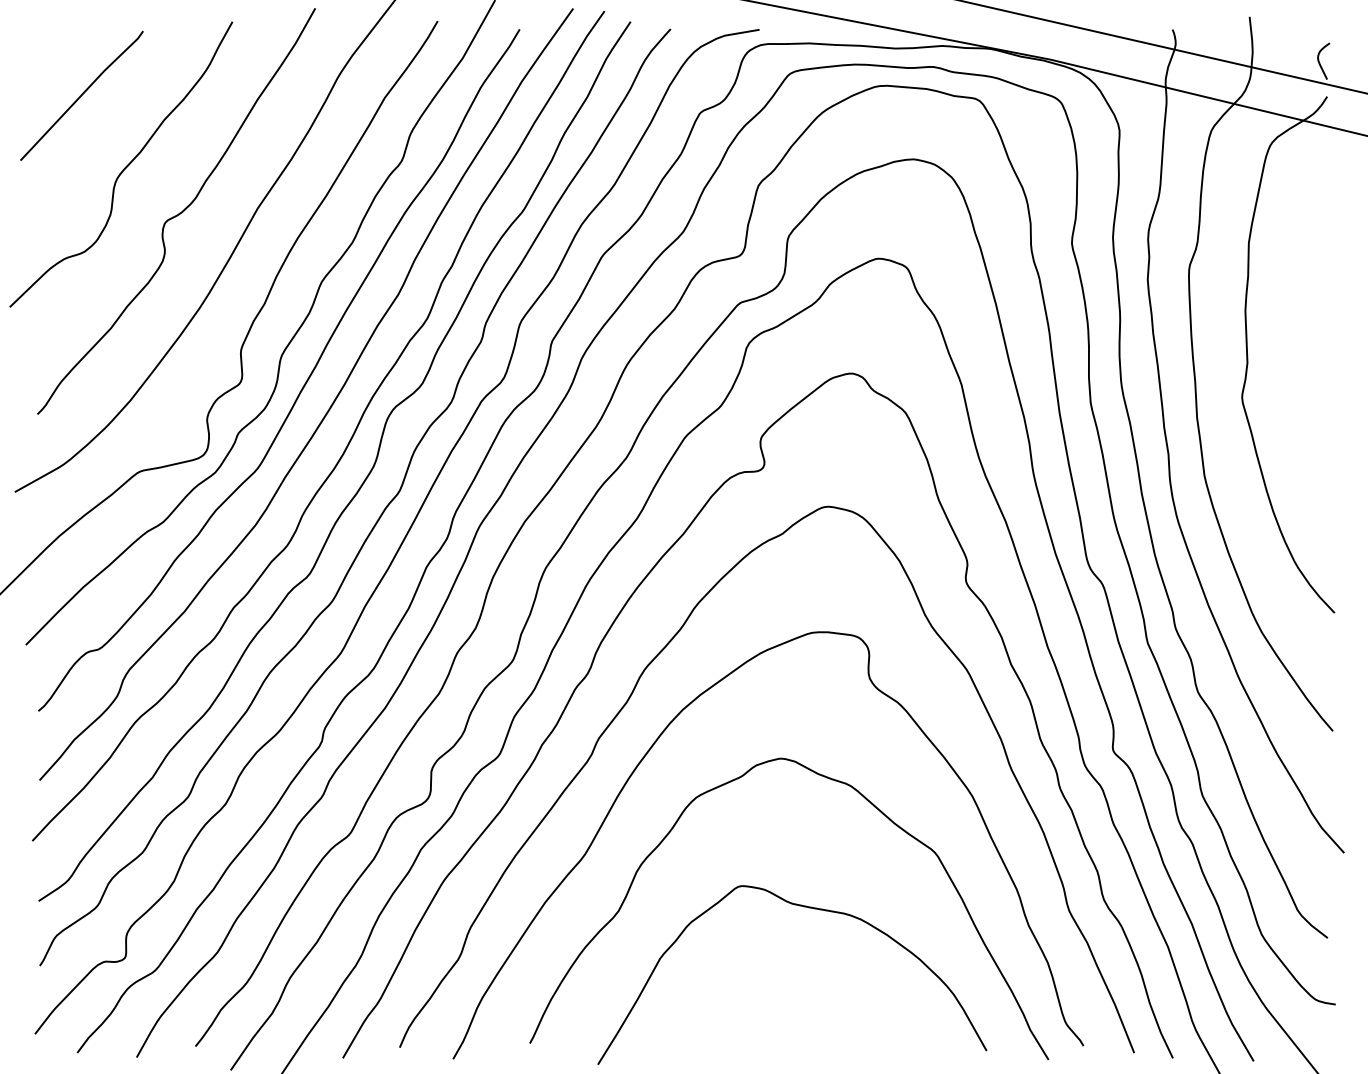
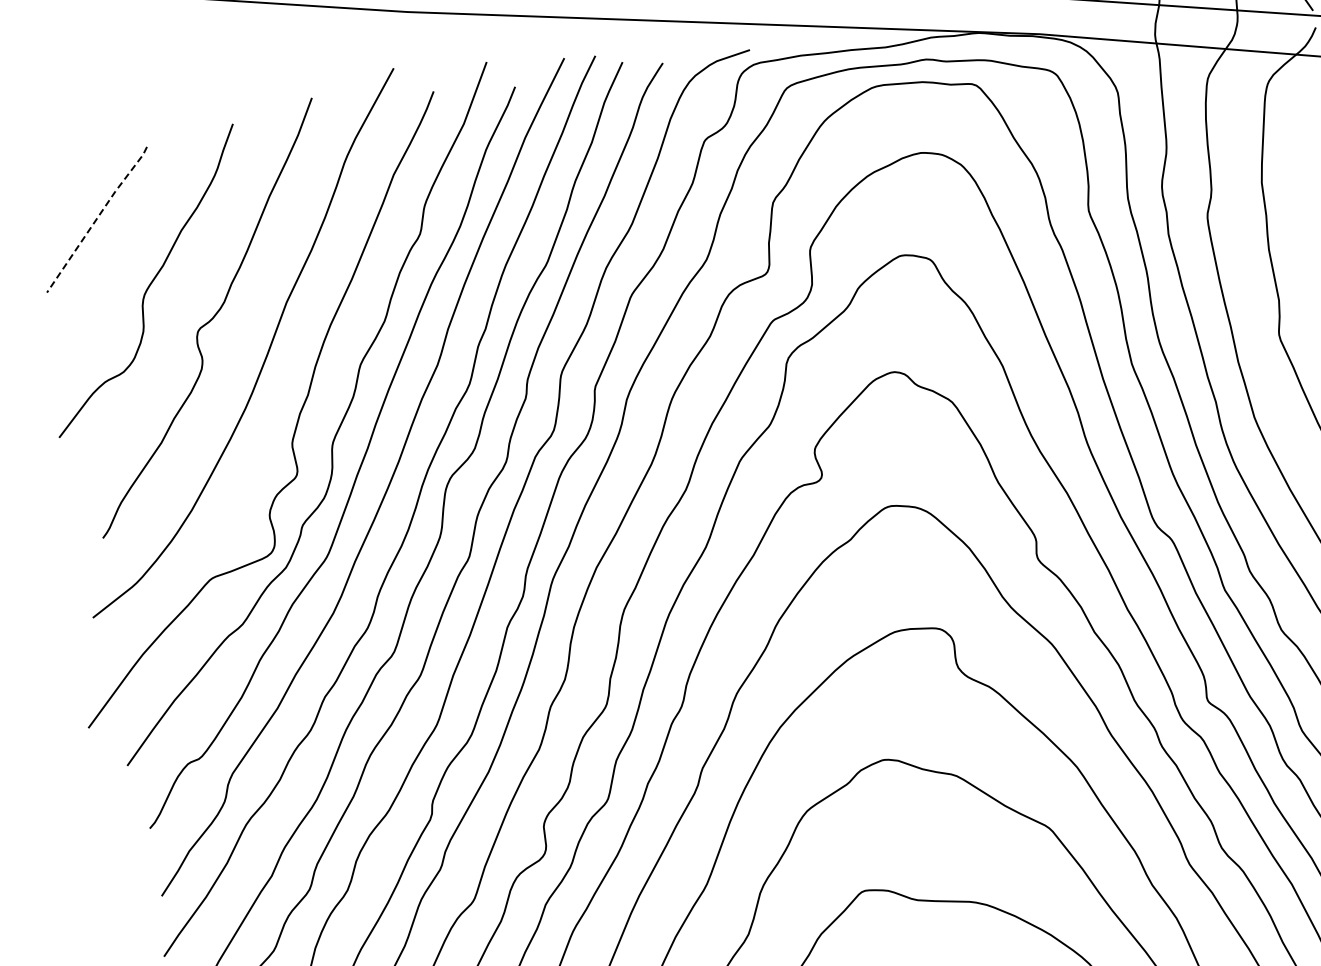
line: (82, 94) -> (97, 218), solid -> dashed

